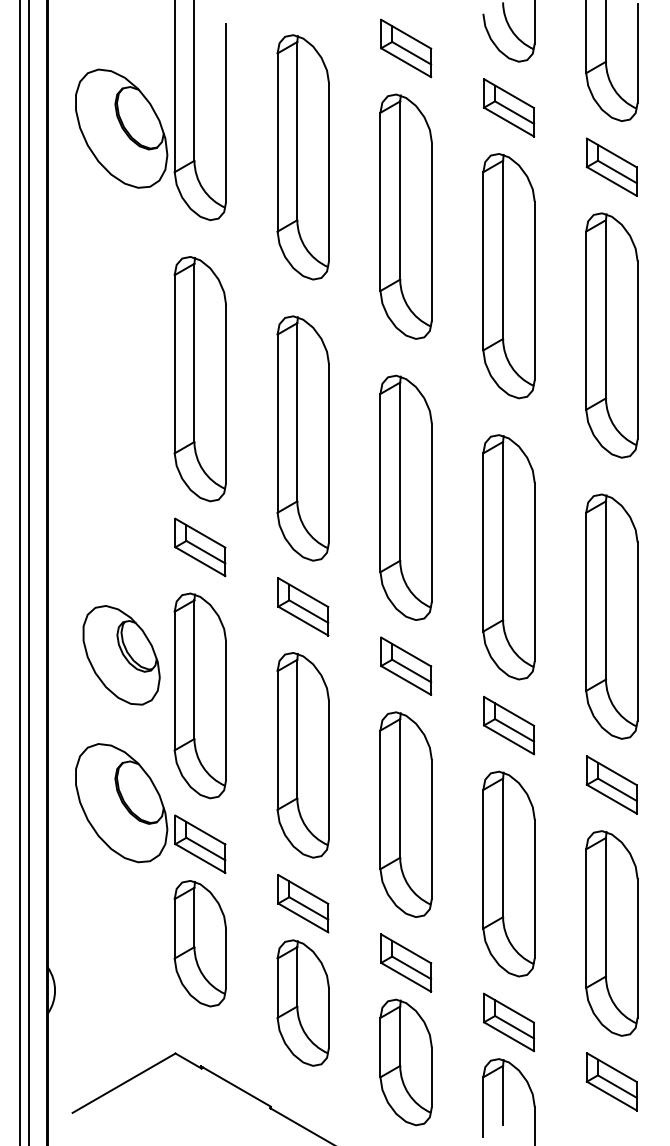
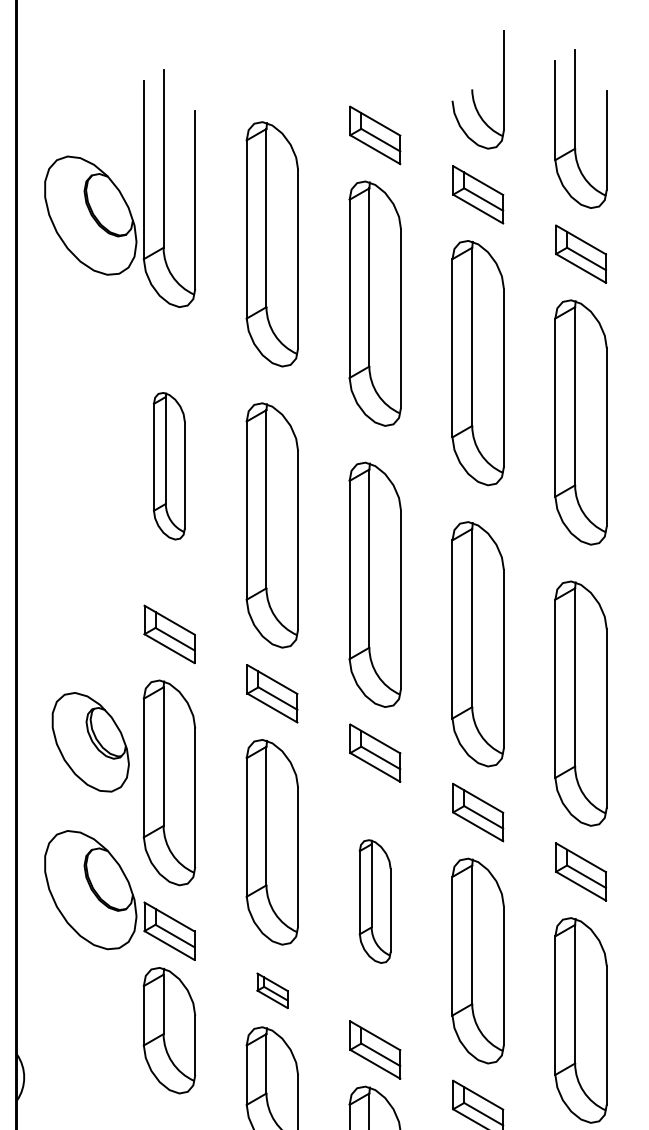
part: (199, 379) -> (168, 466), size x0.6
part: (405, 814) -> (374, 901), size x0.6
part: (303, 903) -> (272, 990), size x0.6

